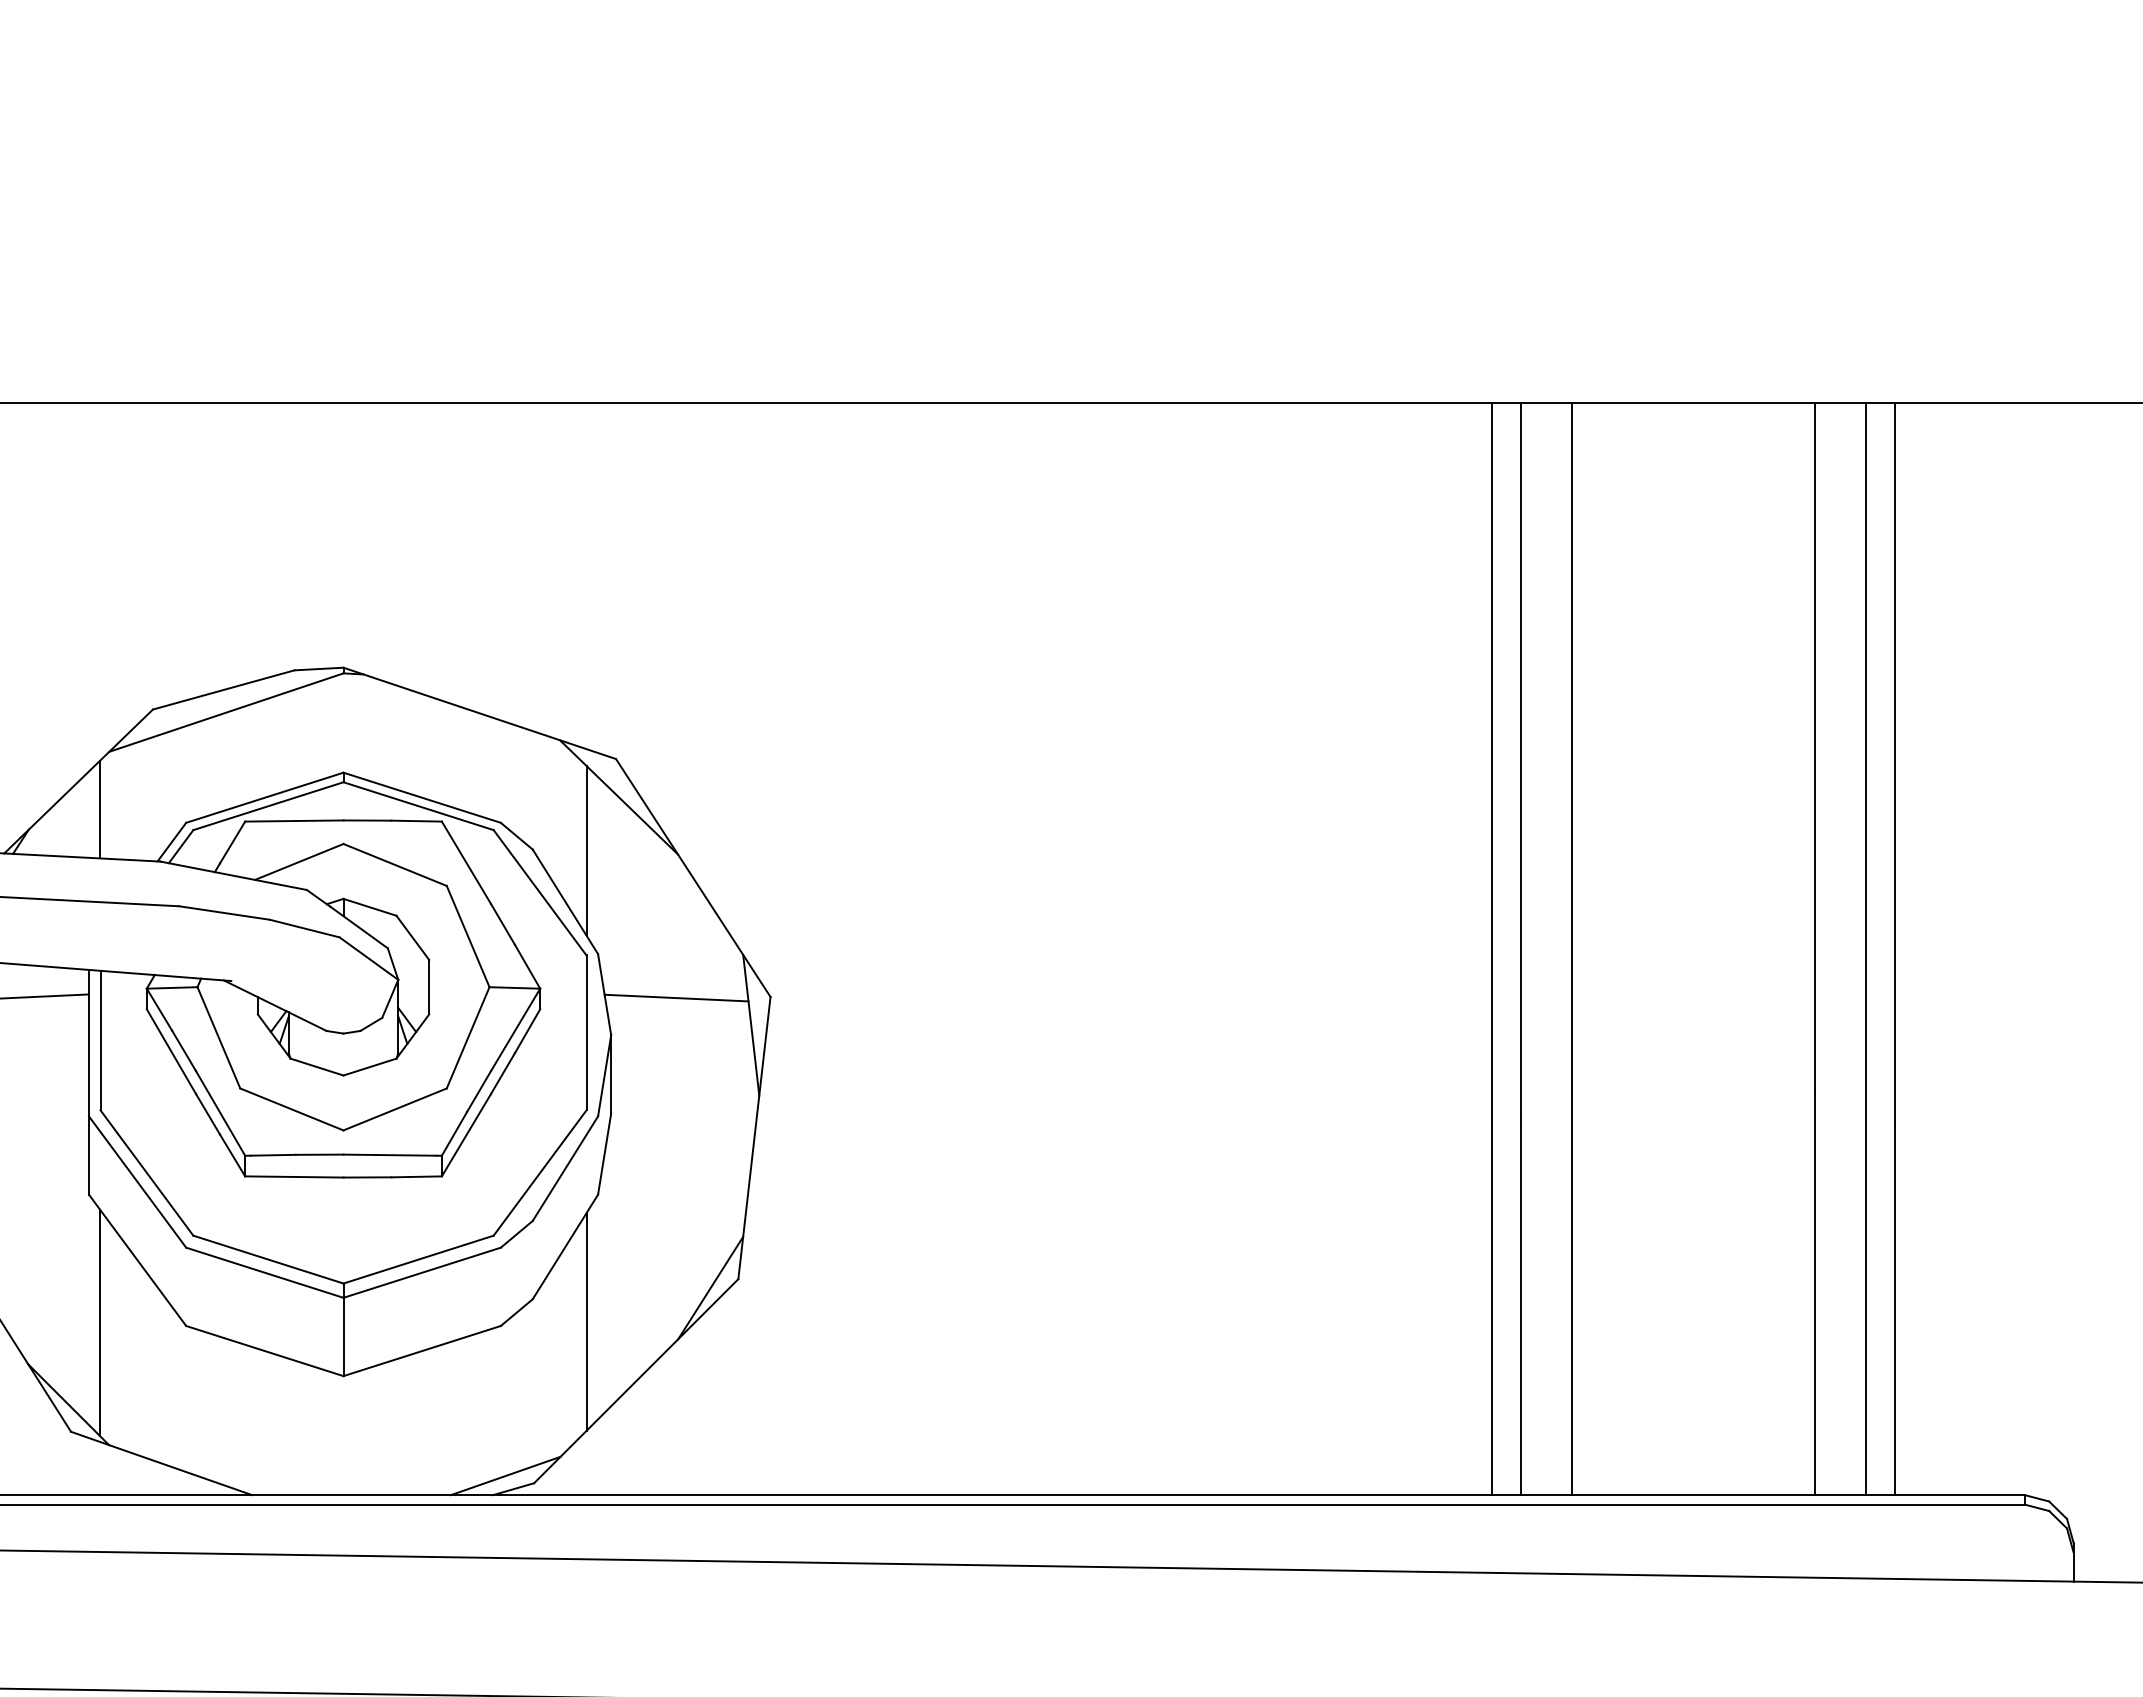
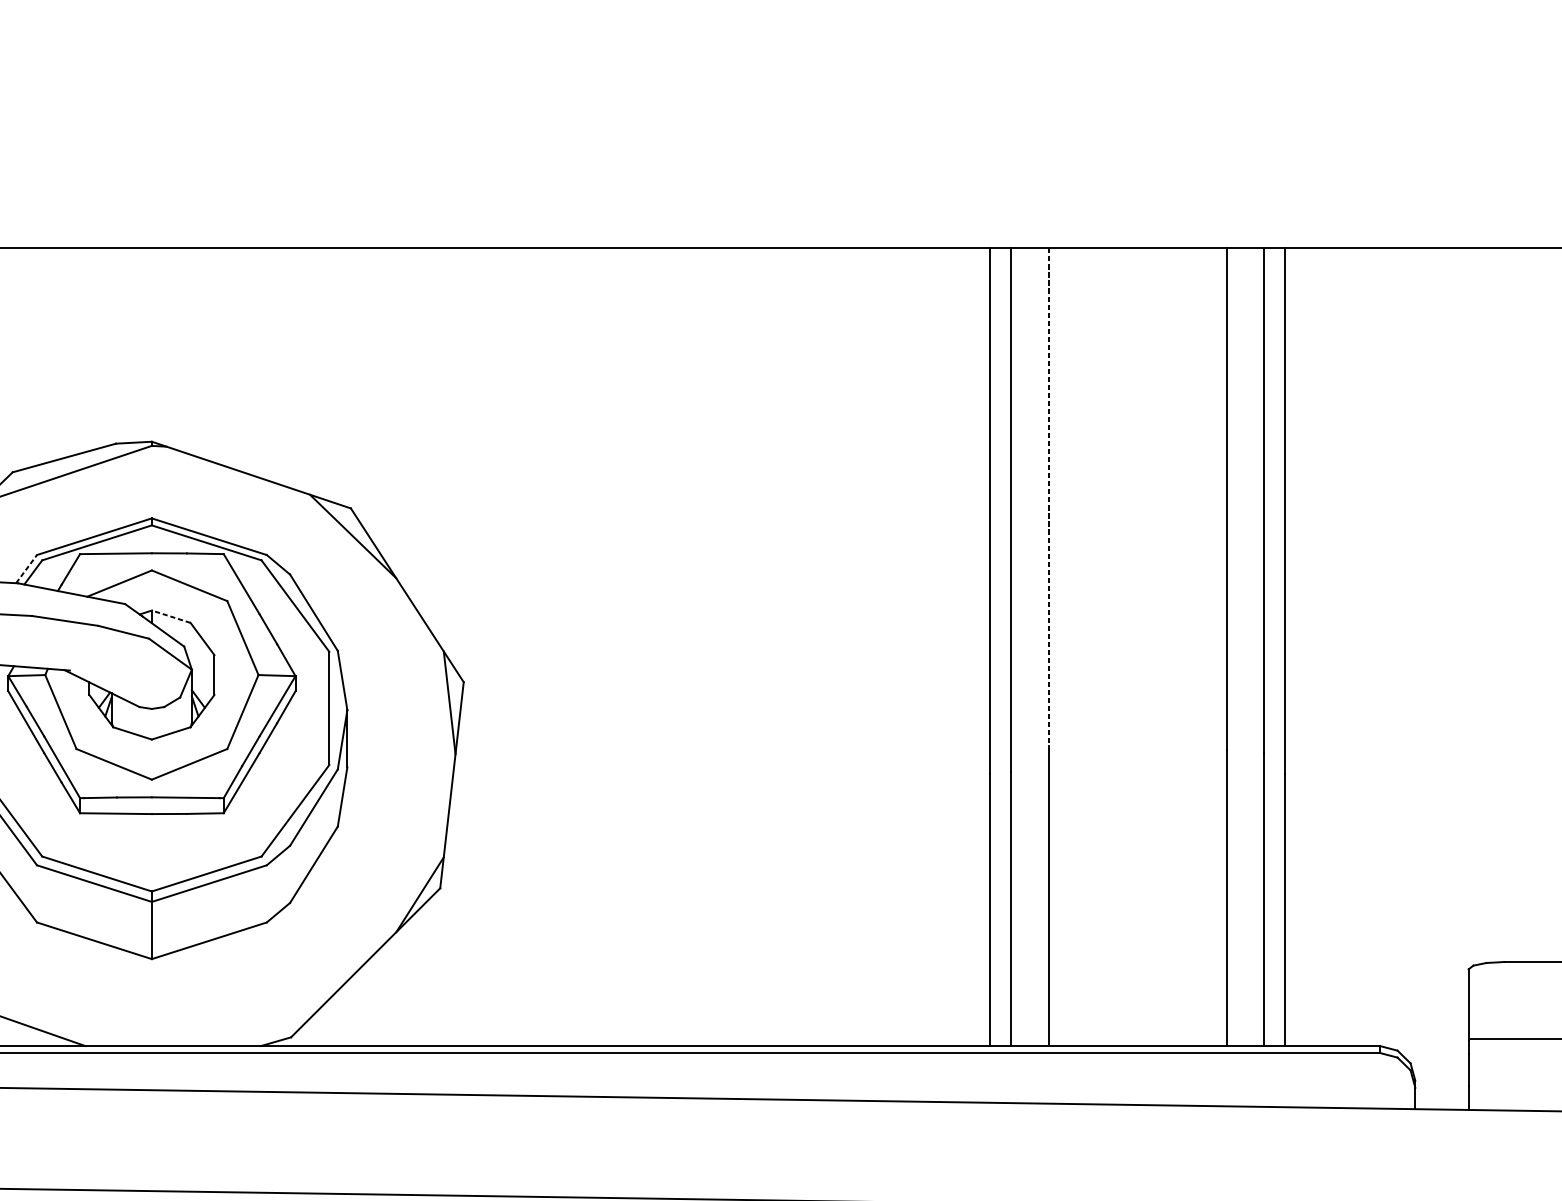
line: (1571, 744) -> (1048, 497), solid -> dashed
line: (172, 841) -> (27, 568), solid -> dashed
line: (586, 851) -> (329, 575), removed
line: (369, 907) -> (170, 616), solid -> dashed
line: (676, 997) -> (395, 682), removed
line: (586, 1321) -> (329, 919), removed
line: (505, 1475) -> (270, 1031), removed

